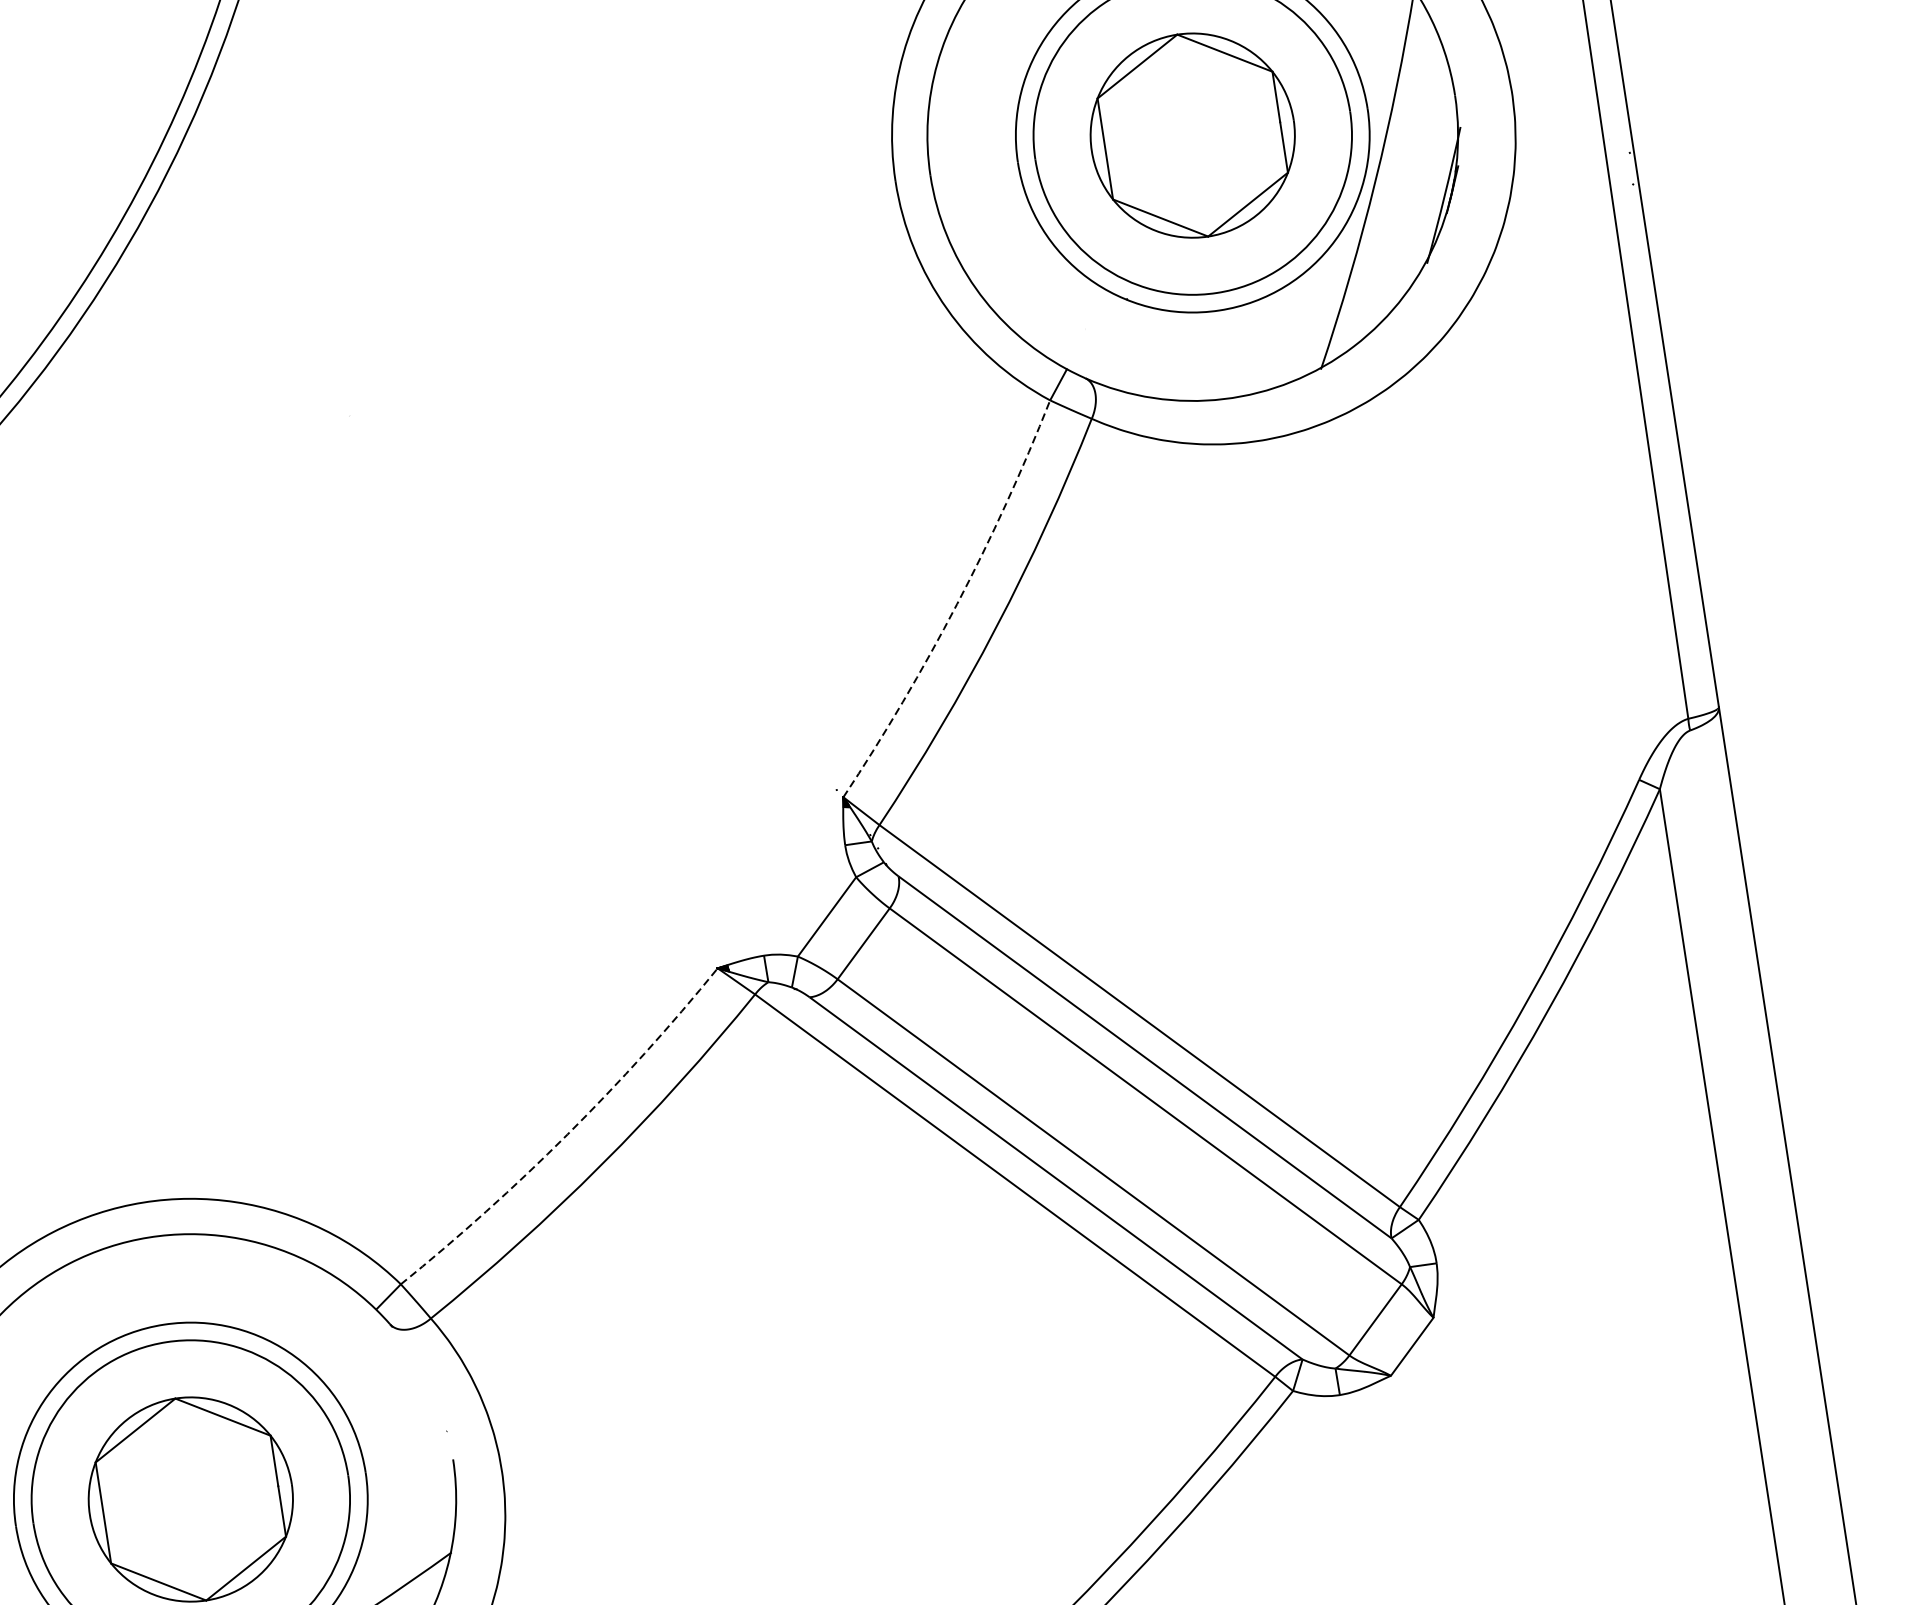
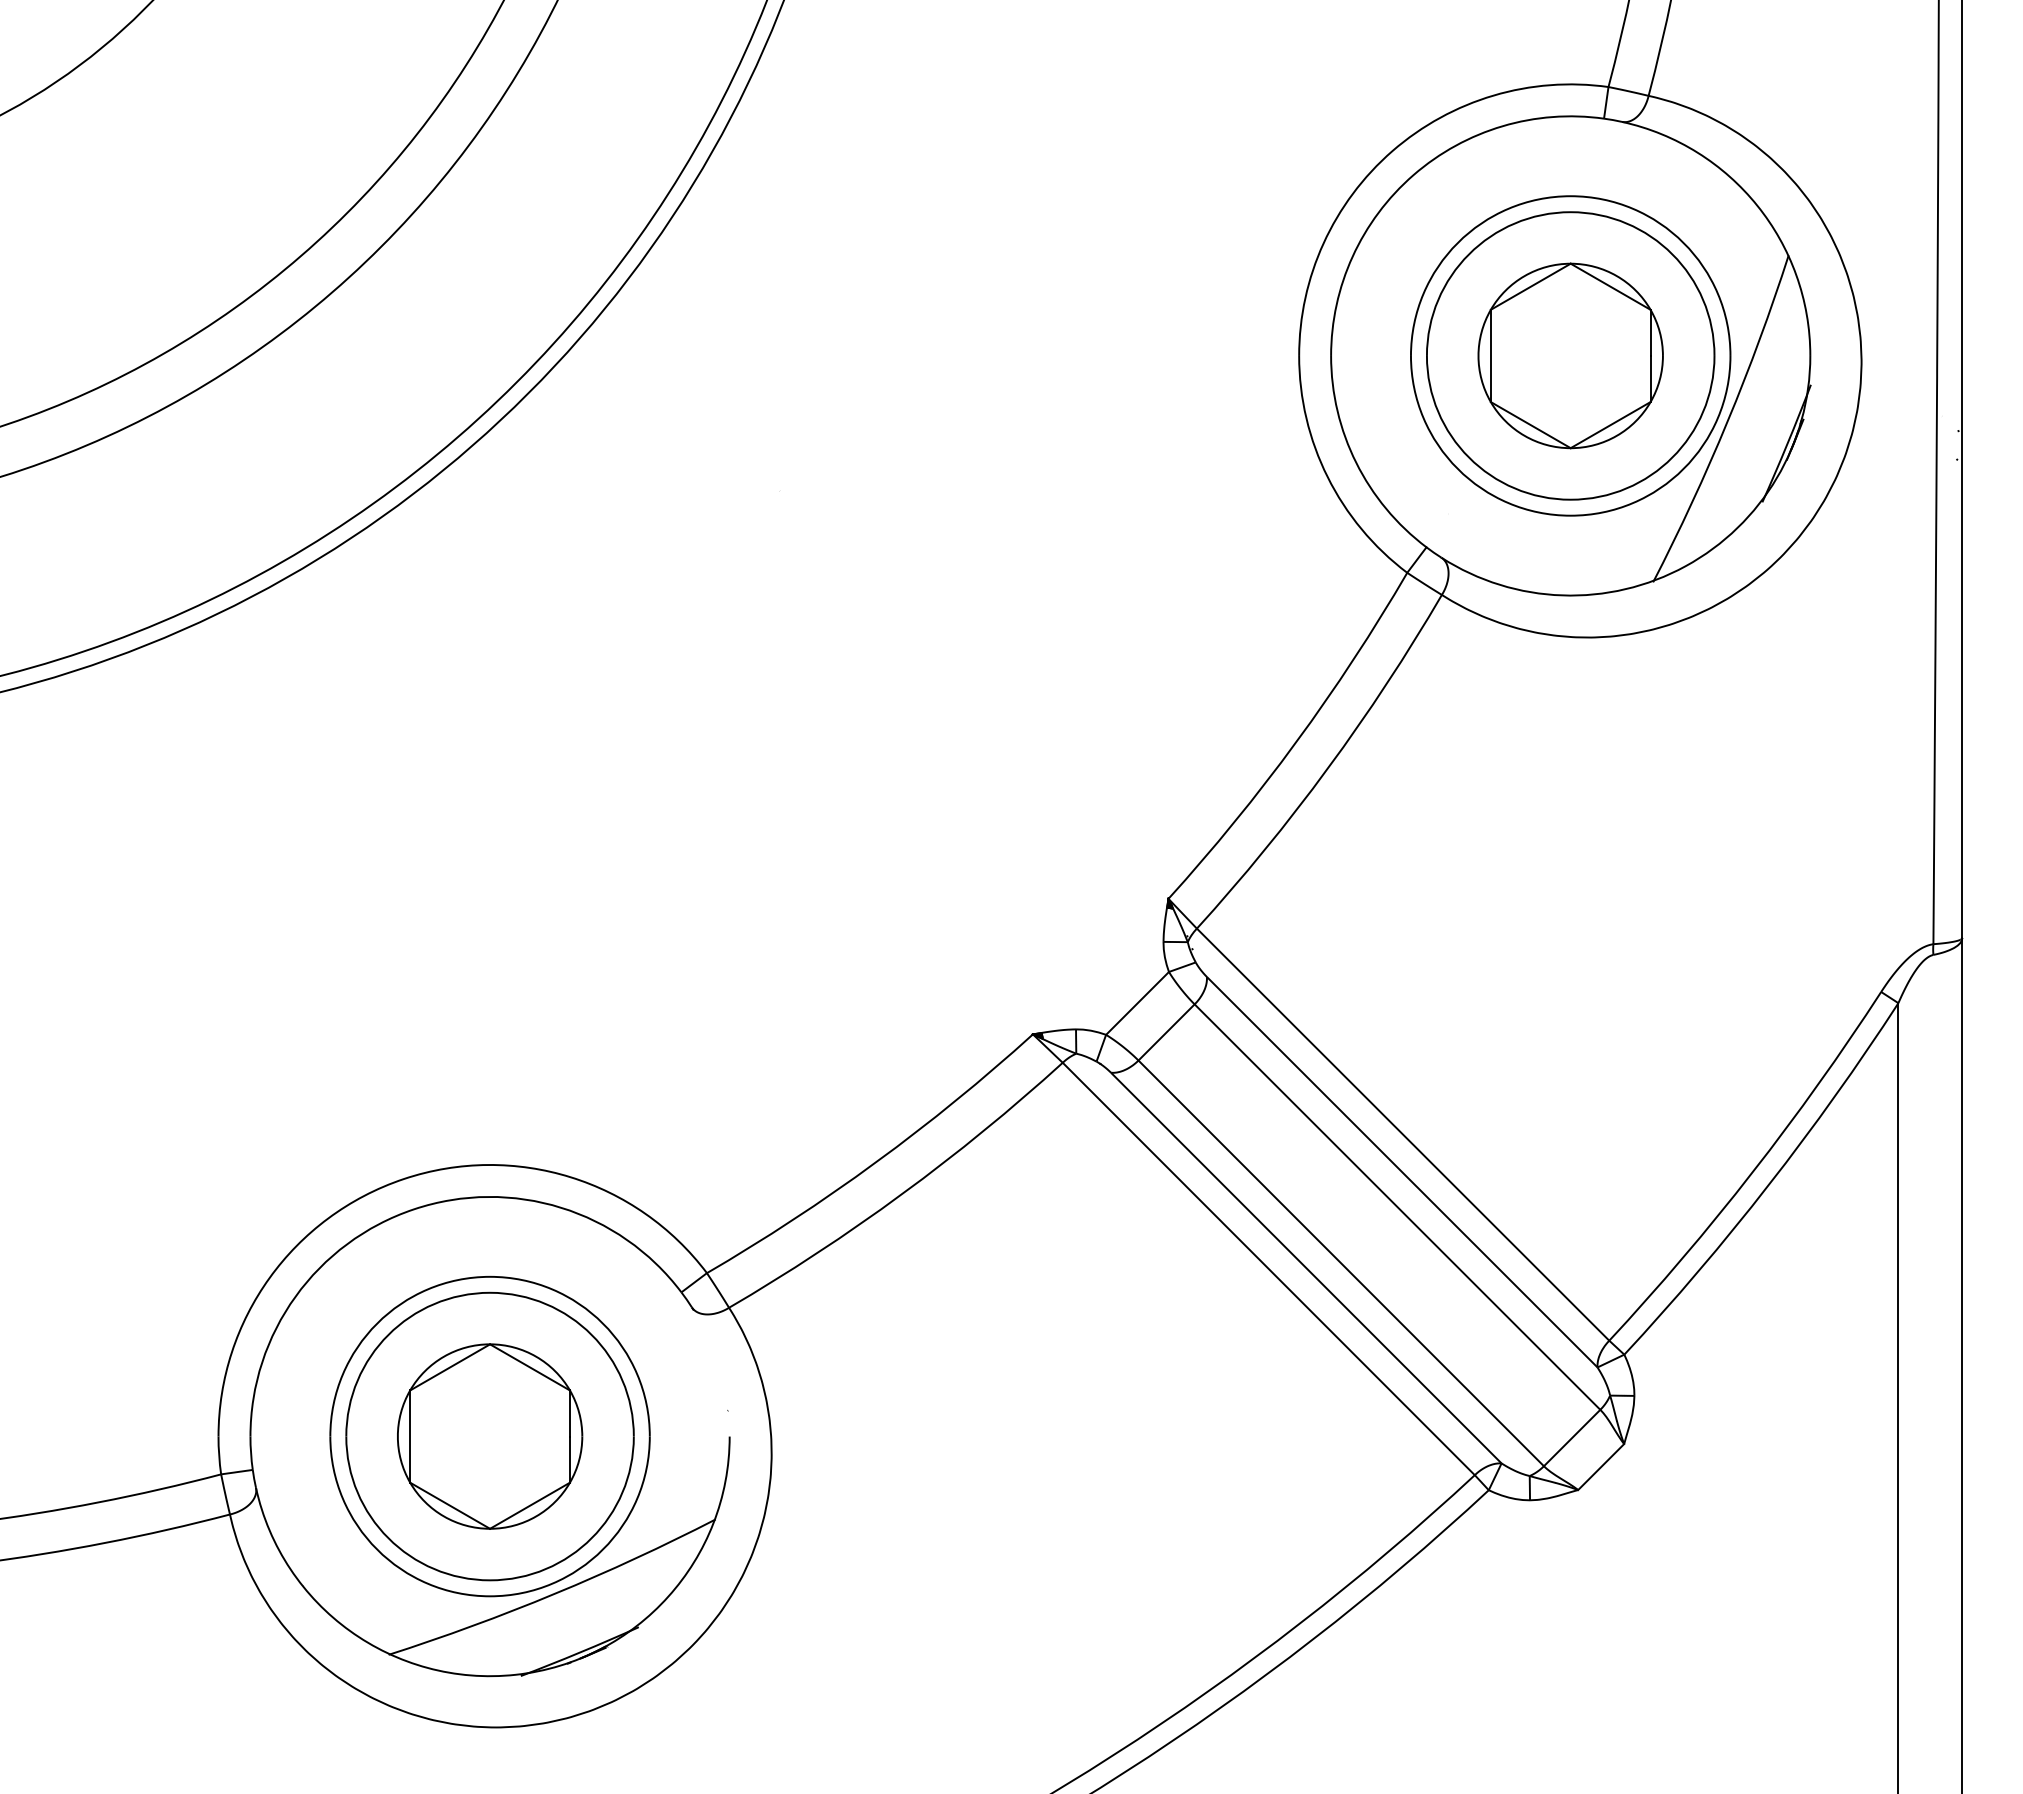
arc: (957, 604) -> (1296, 742), dashed -> solid
arc: (567, 1134) -> (876, 1162), dashed -> solid

